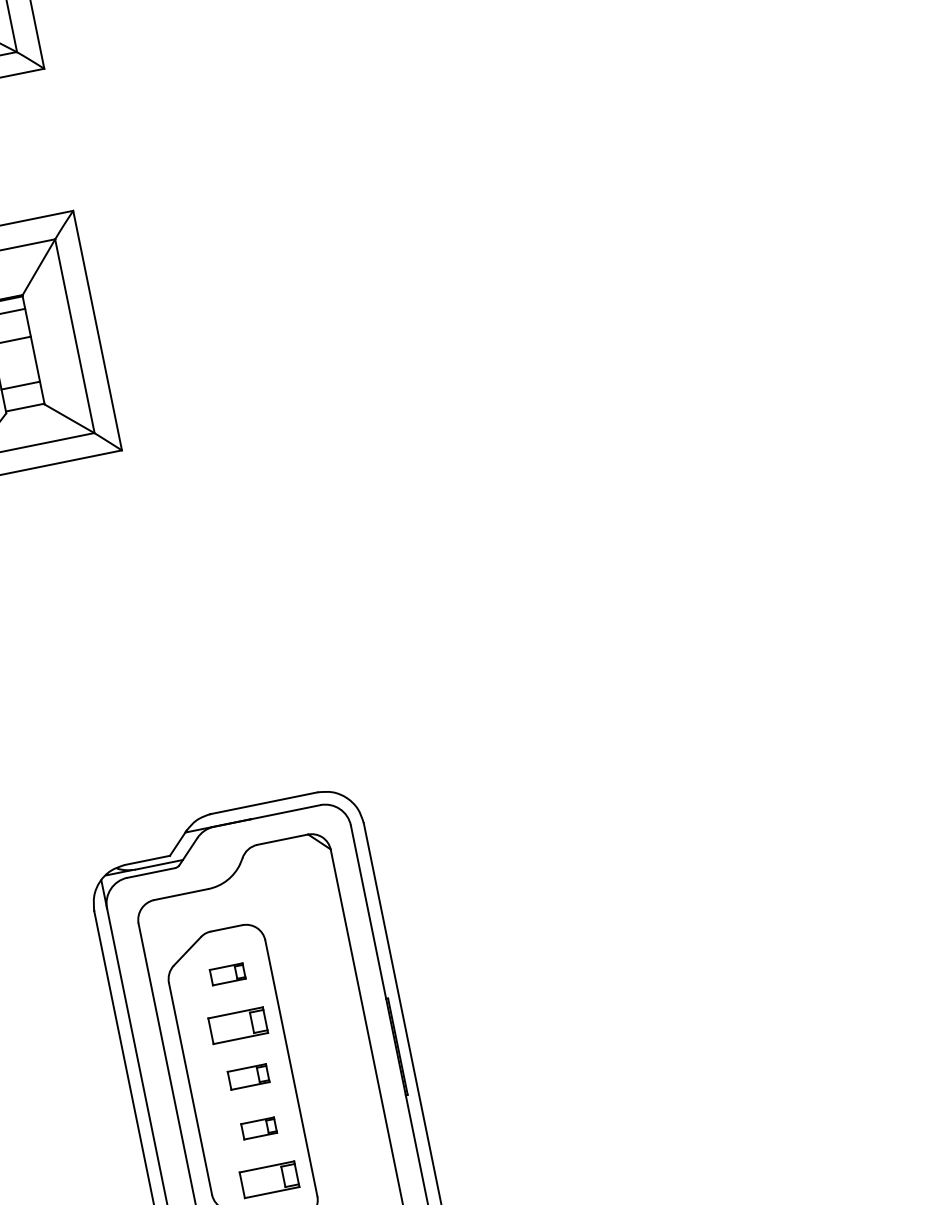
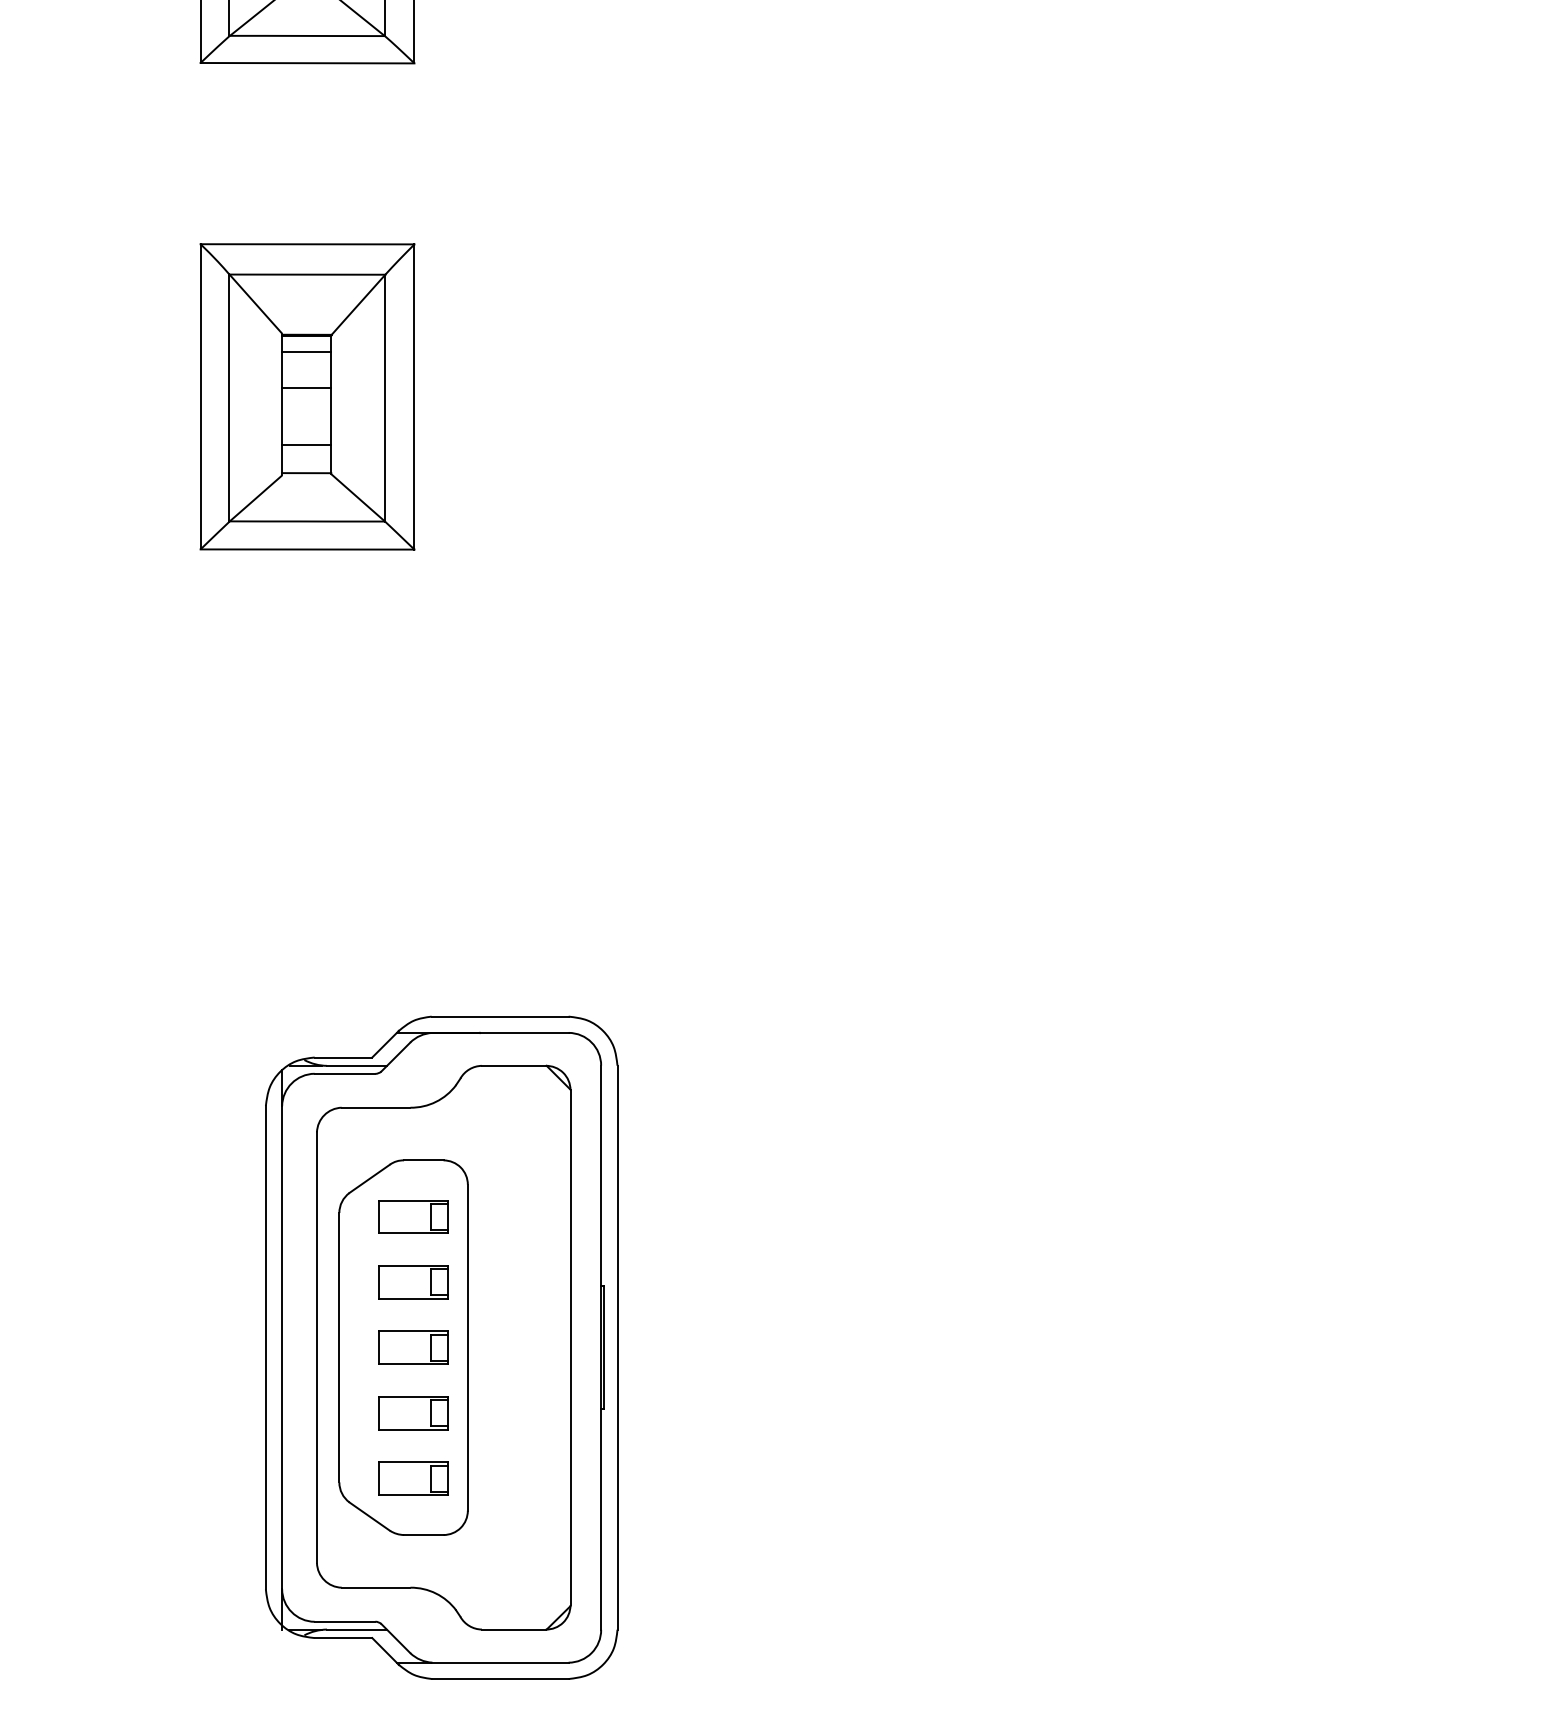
part: (227, 974) -> (413, 1216), size x1.67
part: (248, 1076) -> (413, 1347), size x1.43
part: (259, 1128) -> (413, 1413), size x1.67

